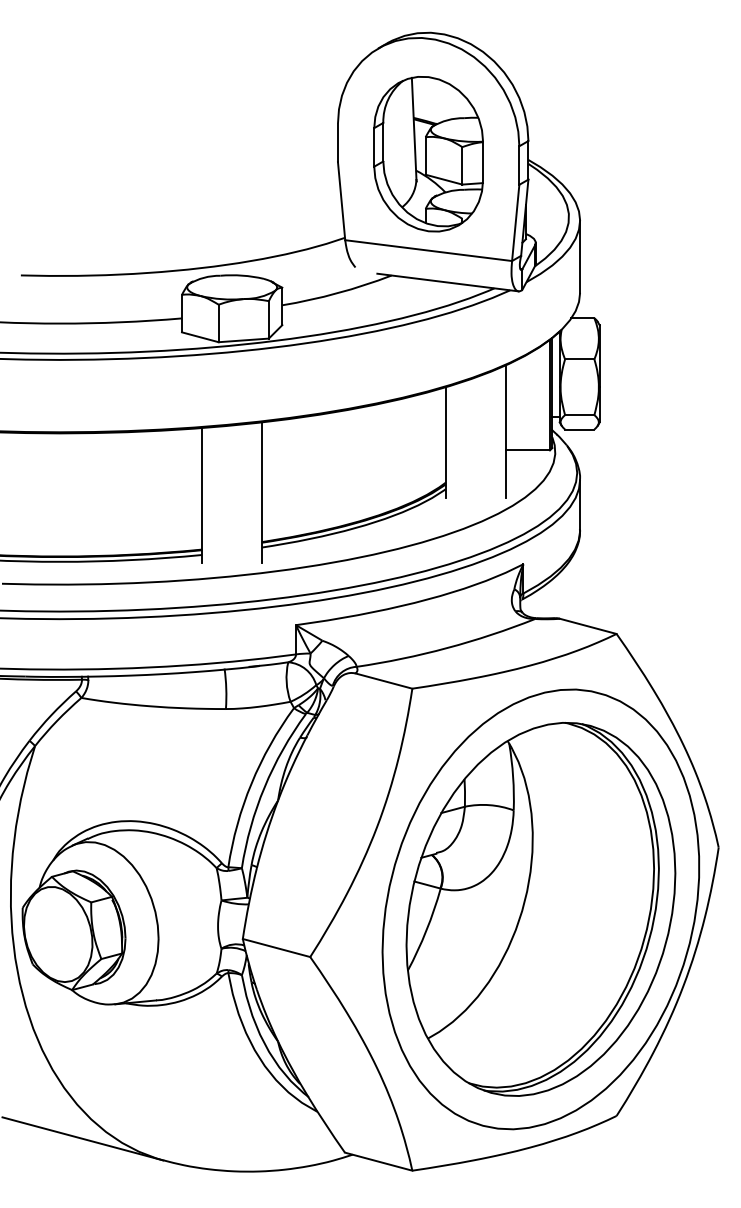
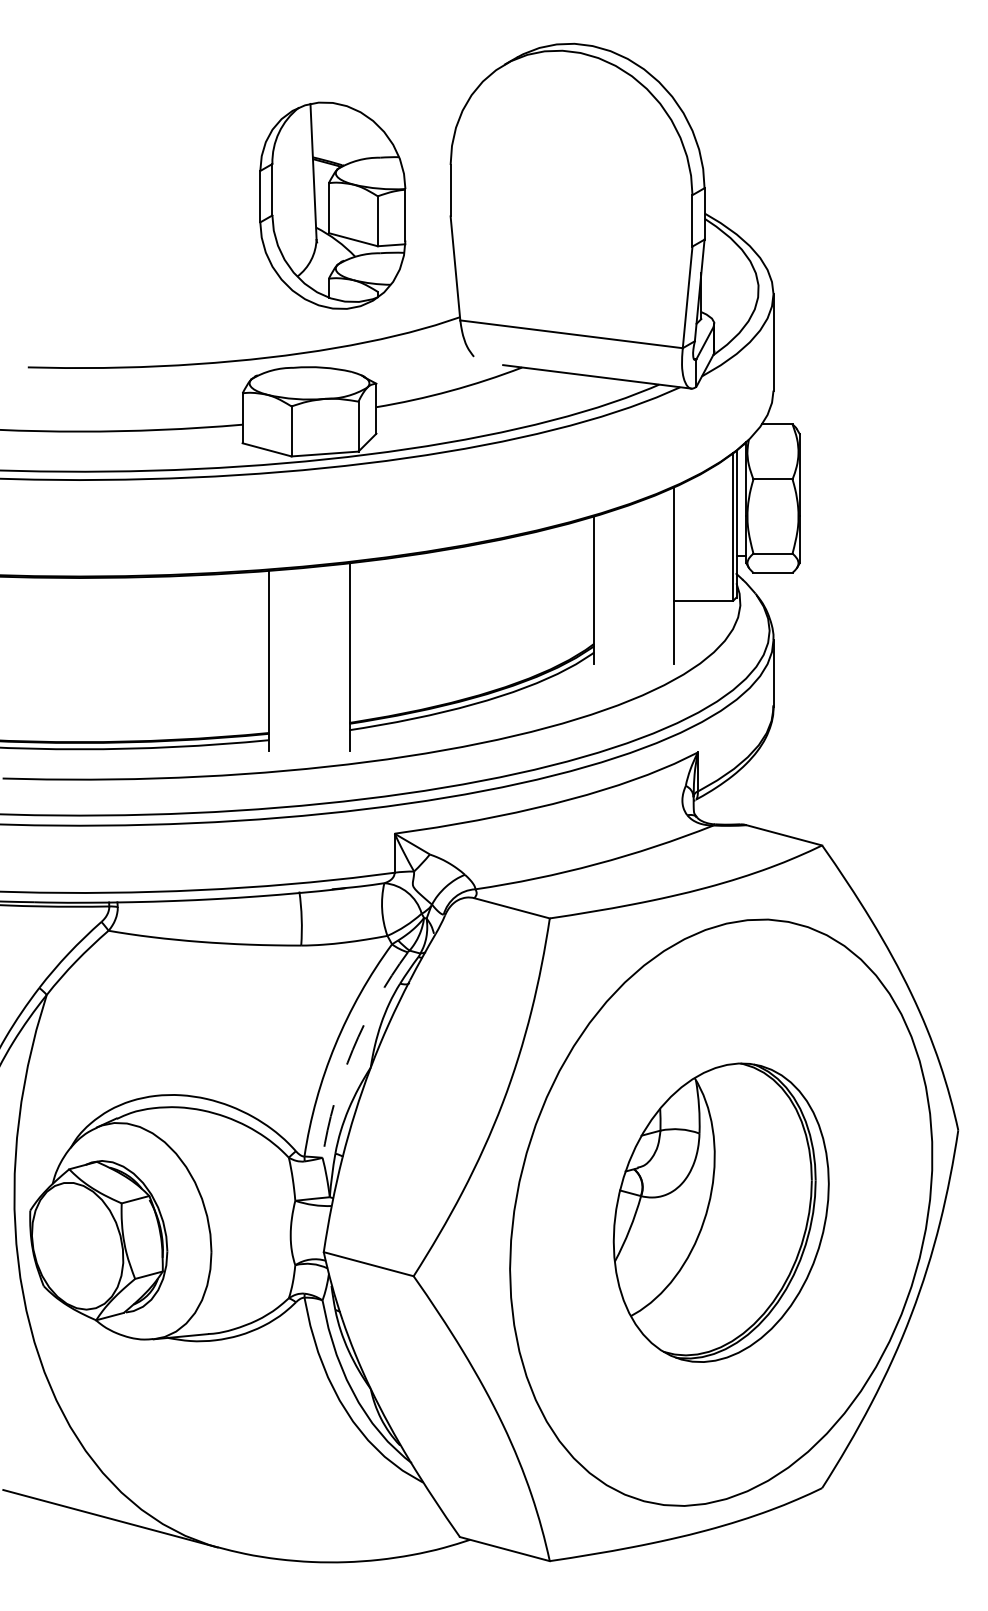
part: (428, 154) -> (332, 206), moved
arc: (264, 787) -> (352, 1050), solid -> dashed
part: (540, 909) -> (720, 1212), size x0.6

